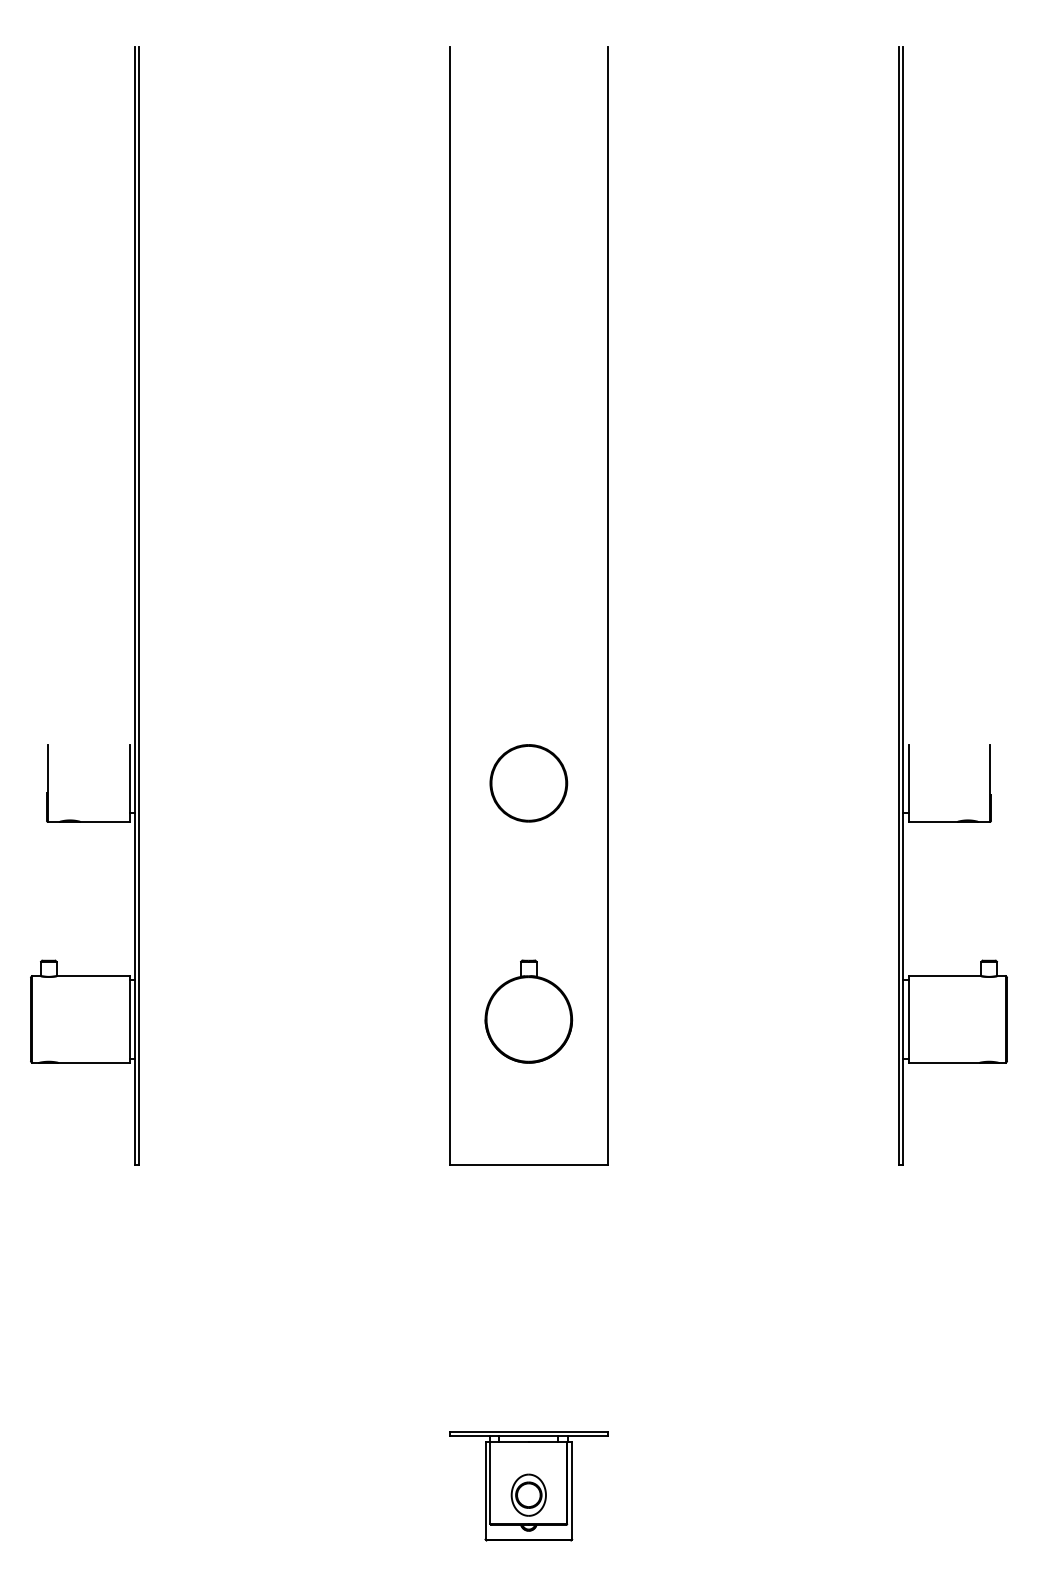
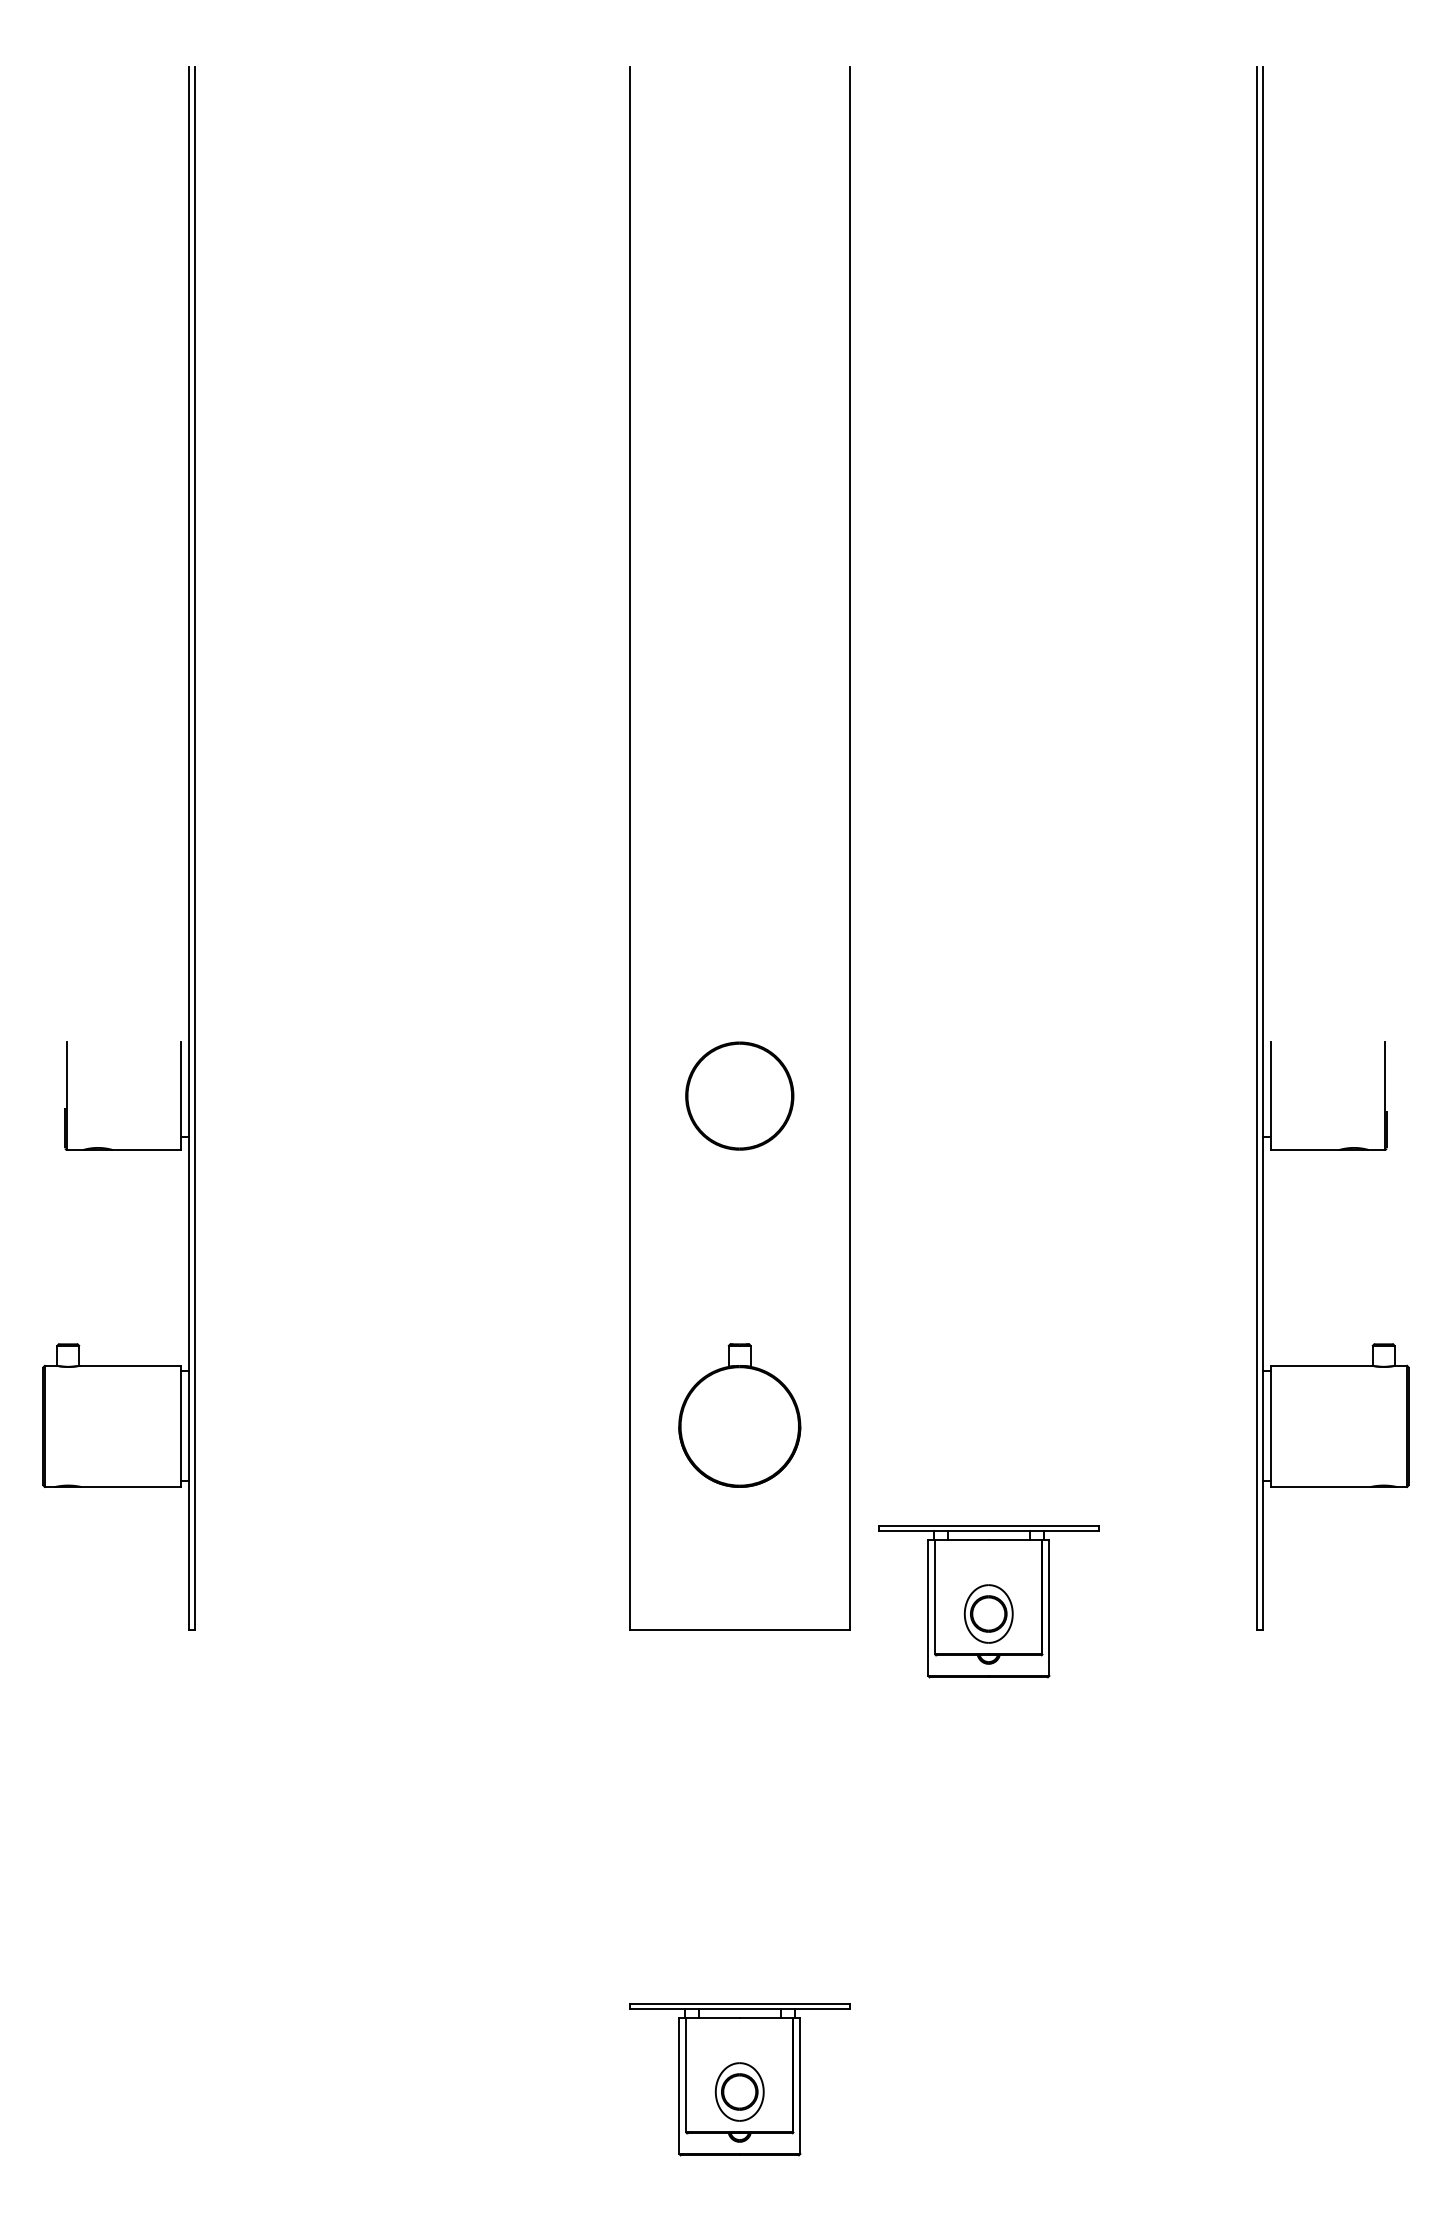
part: (706, 1144) -> (988, 1601), added

